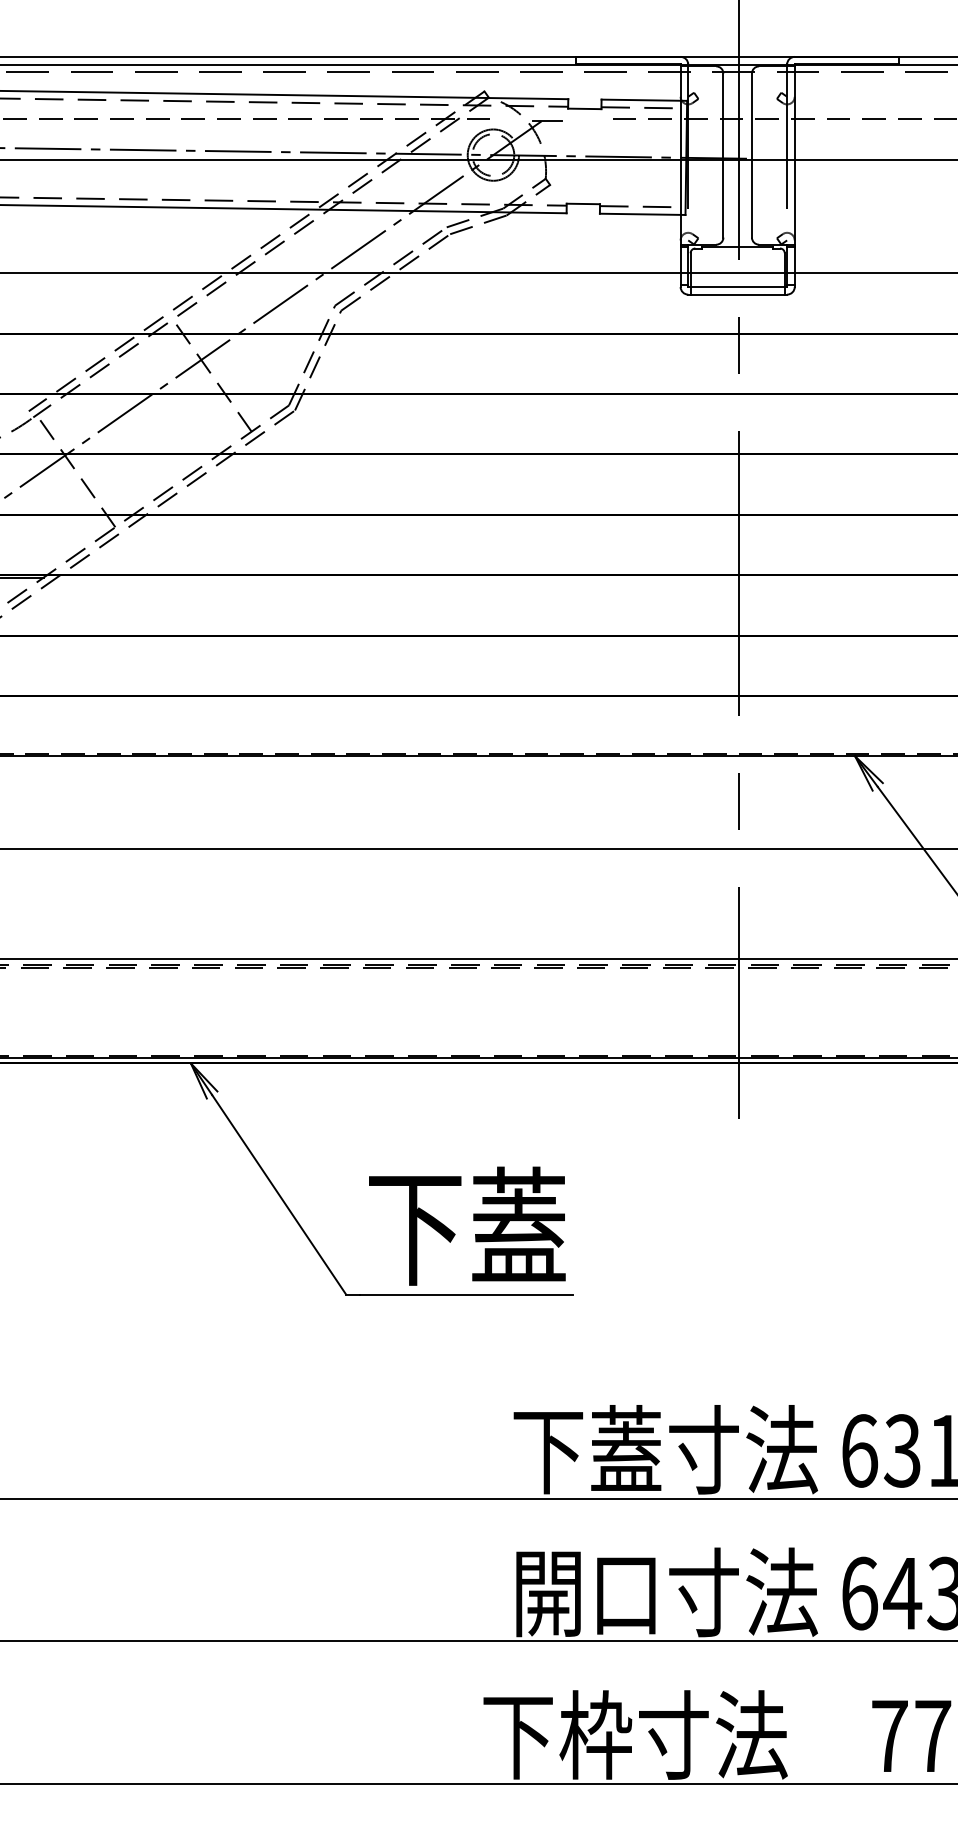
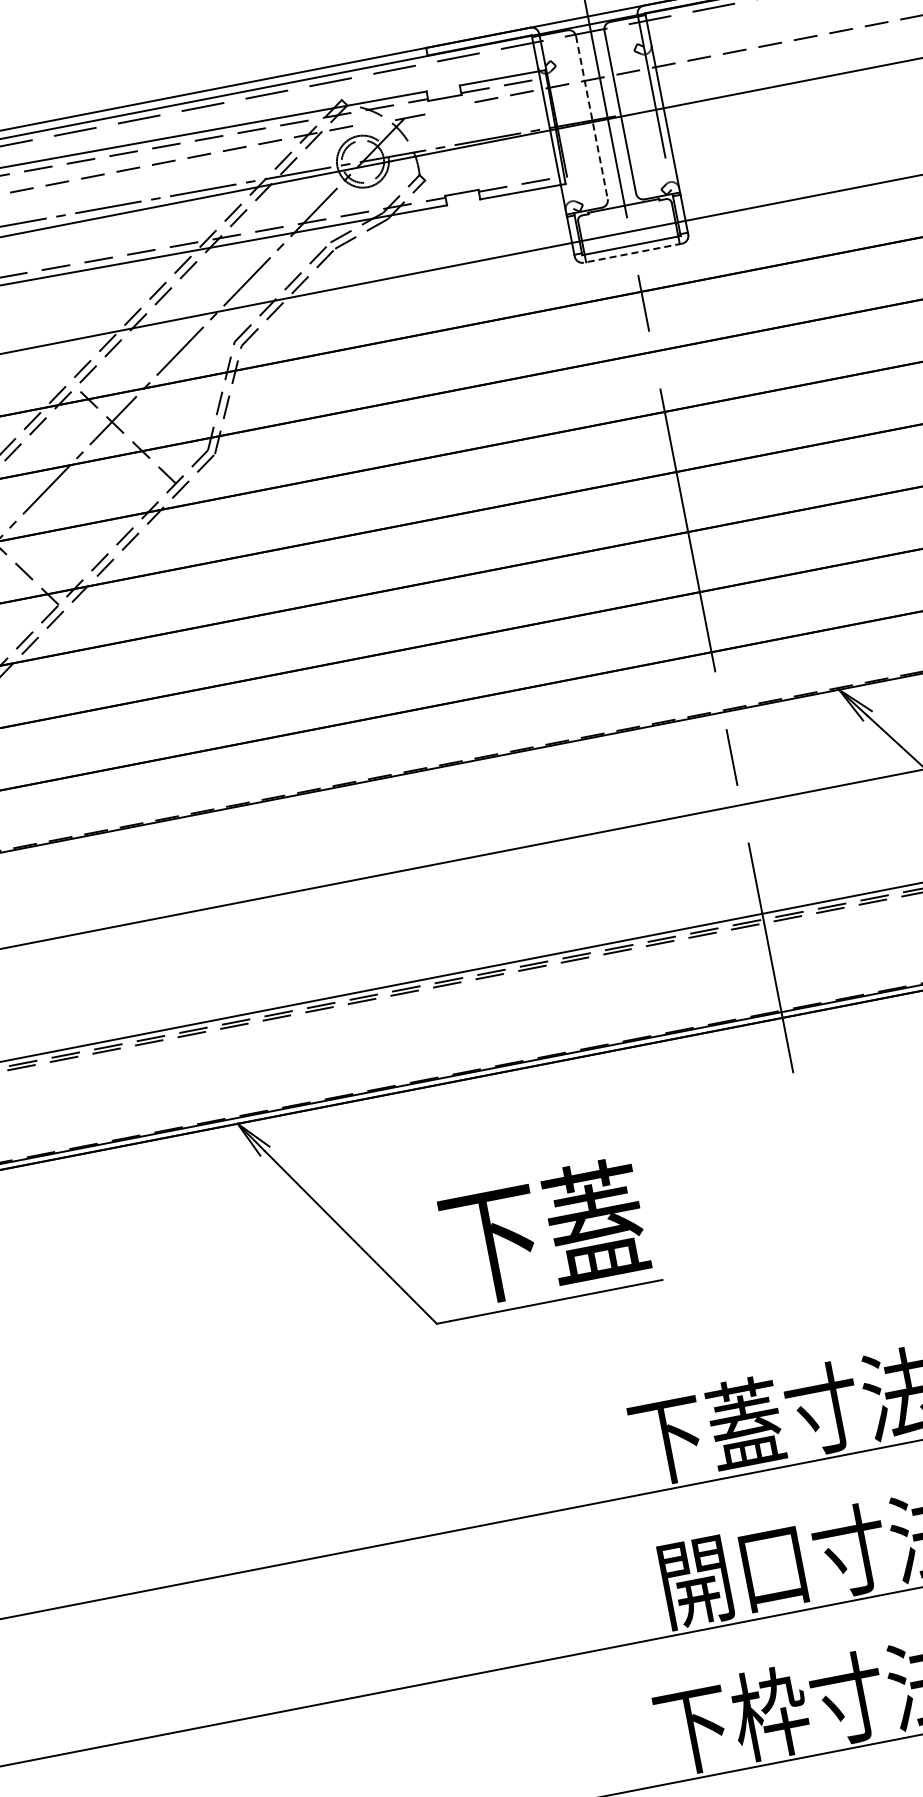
line: (723, 156) -> (592, 118), solid -> dashed
line: (737, 294) -> (632, 253), solid -> dashed

